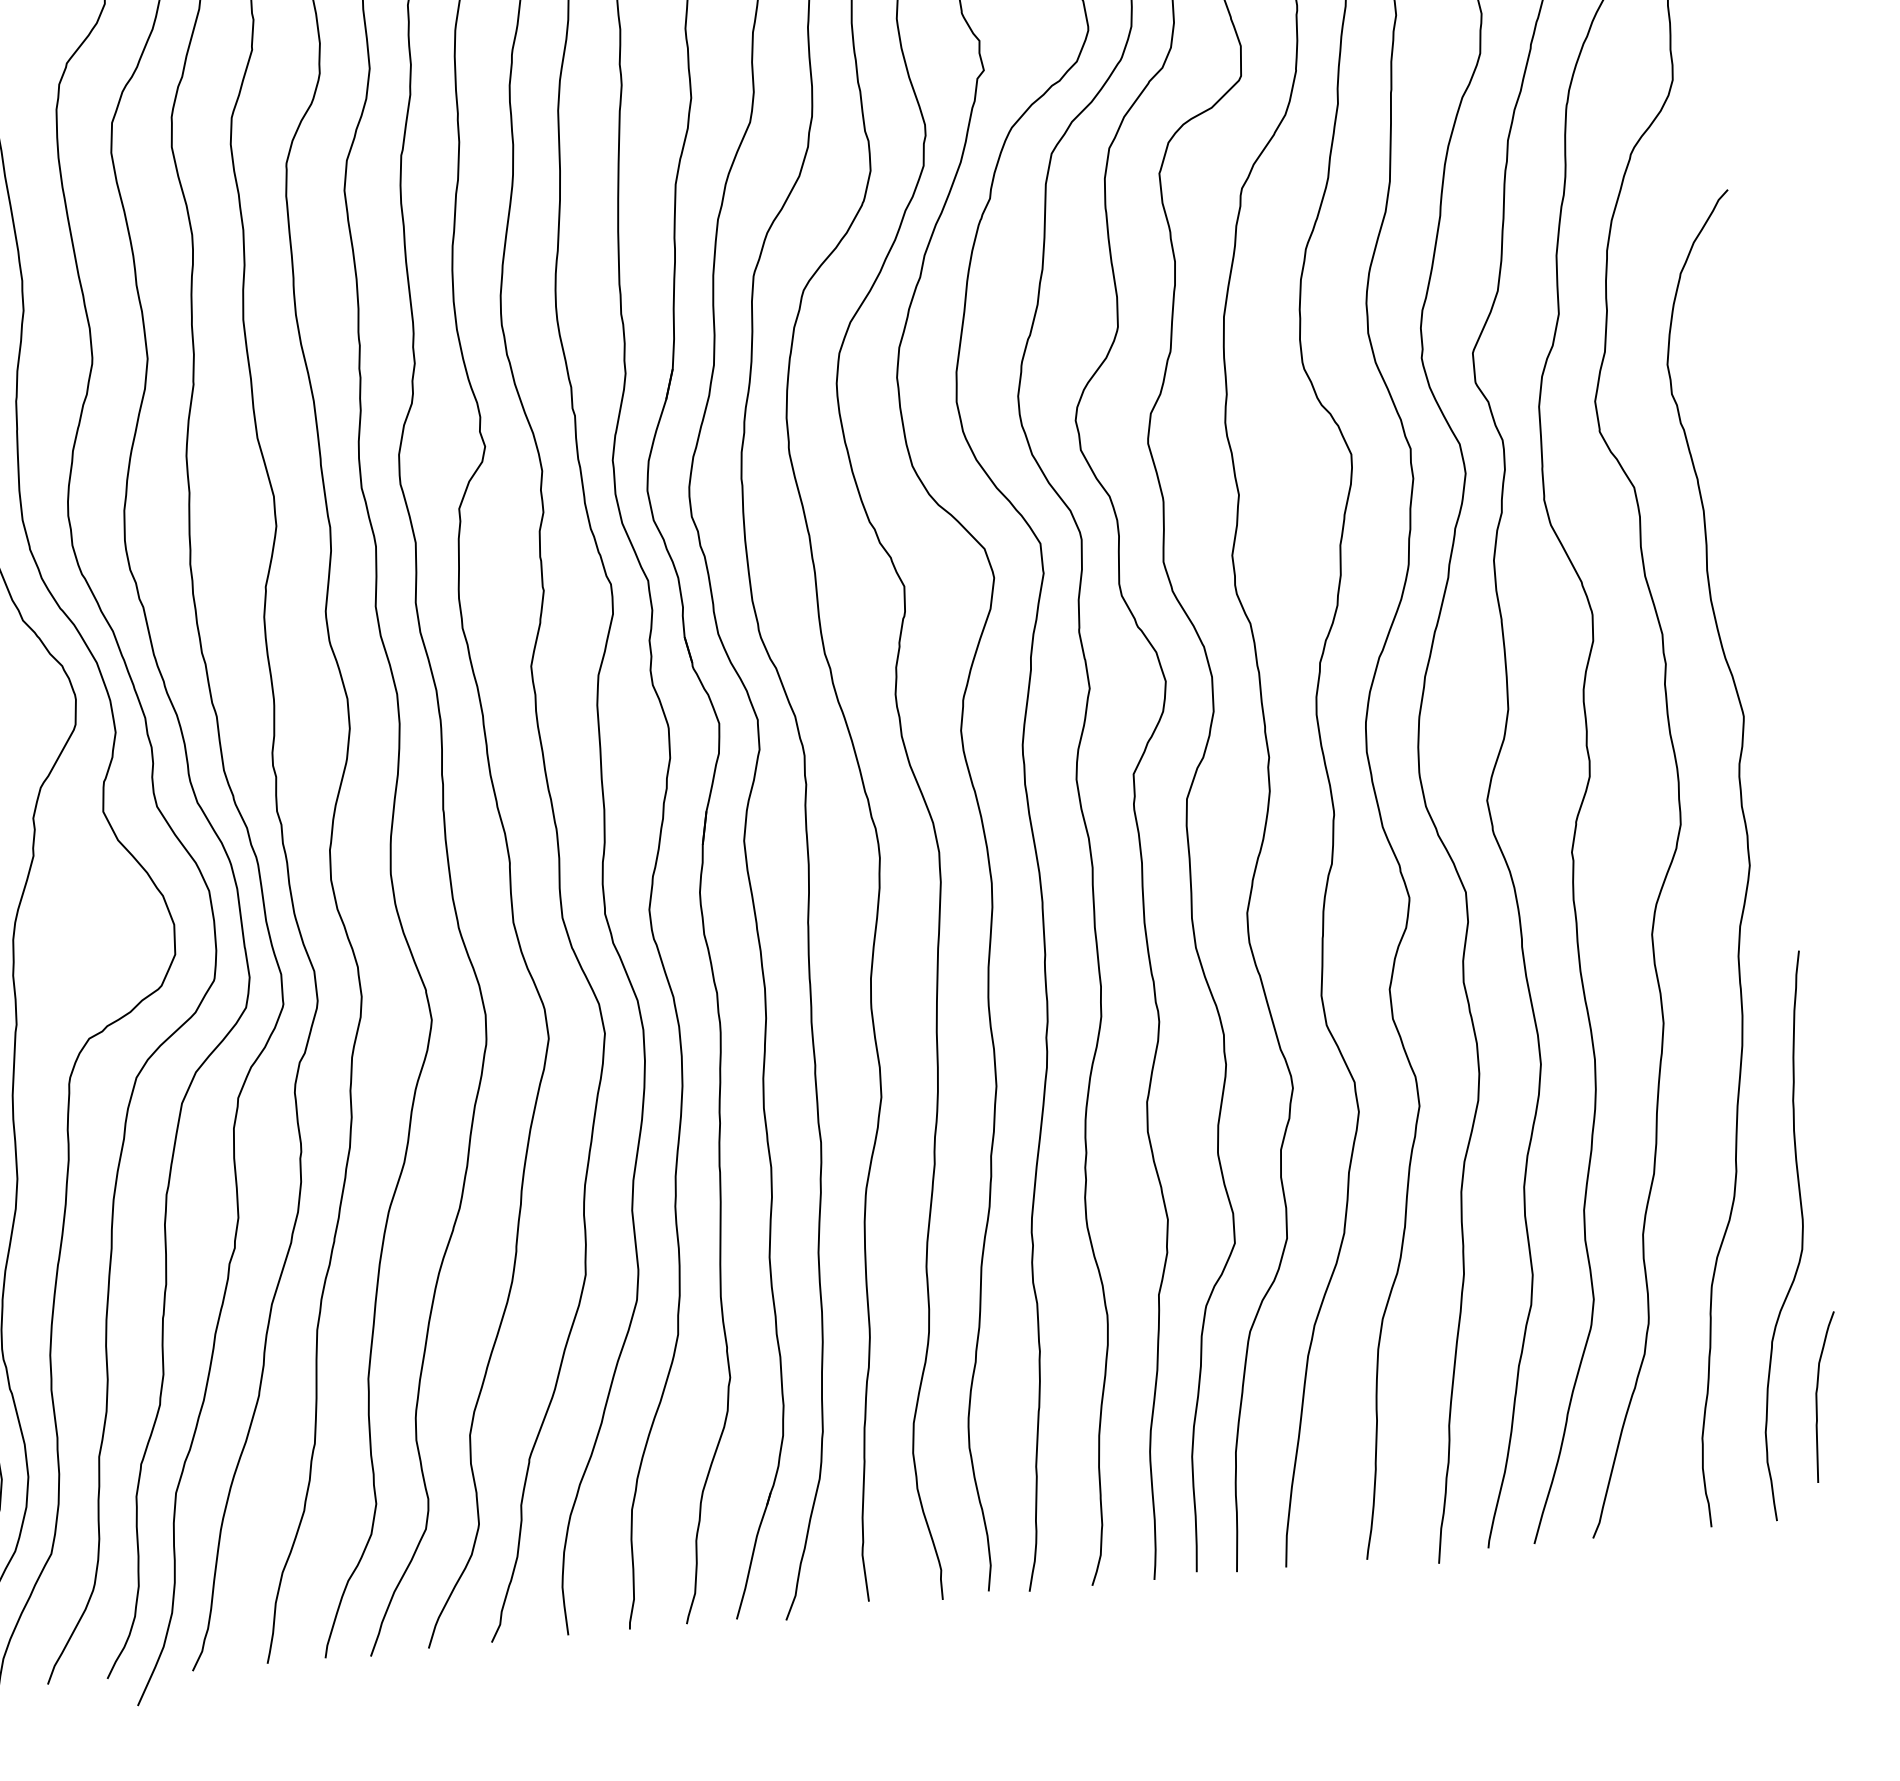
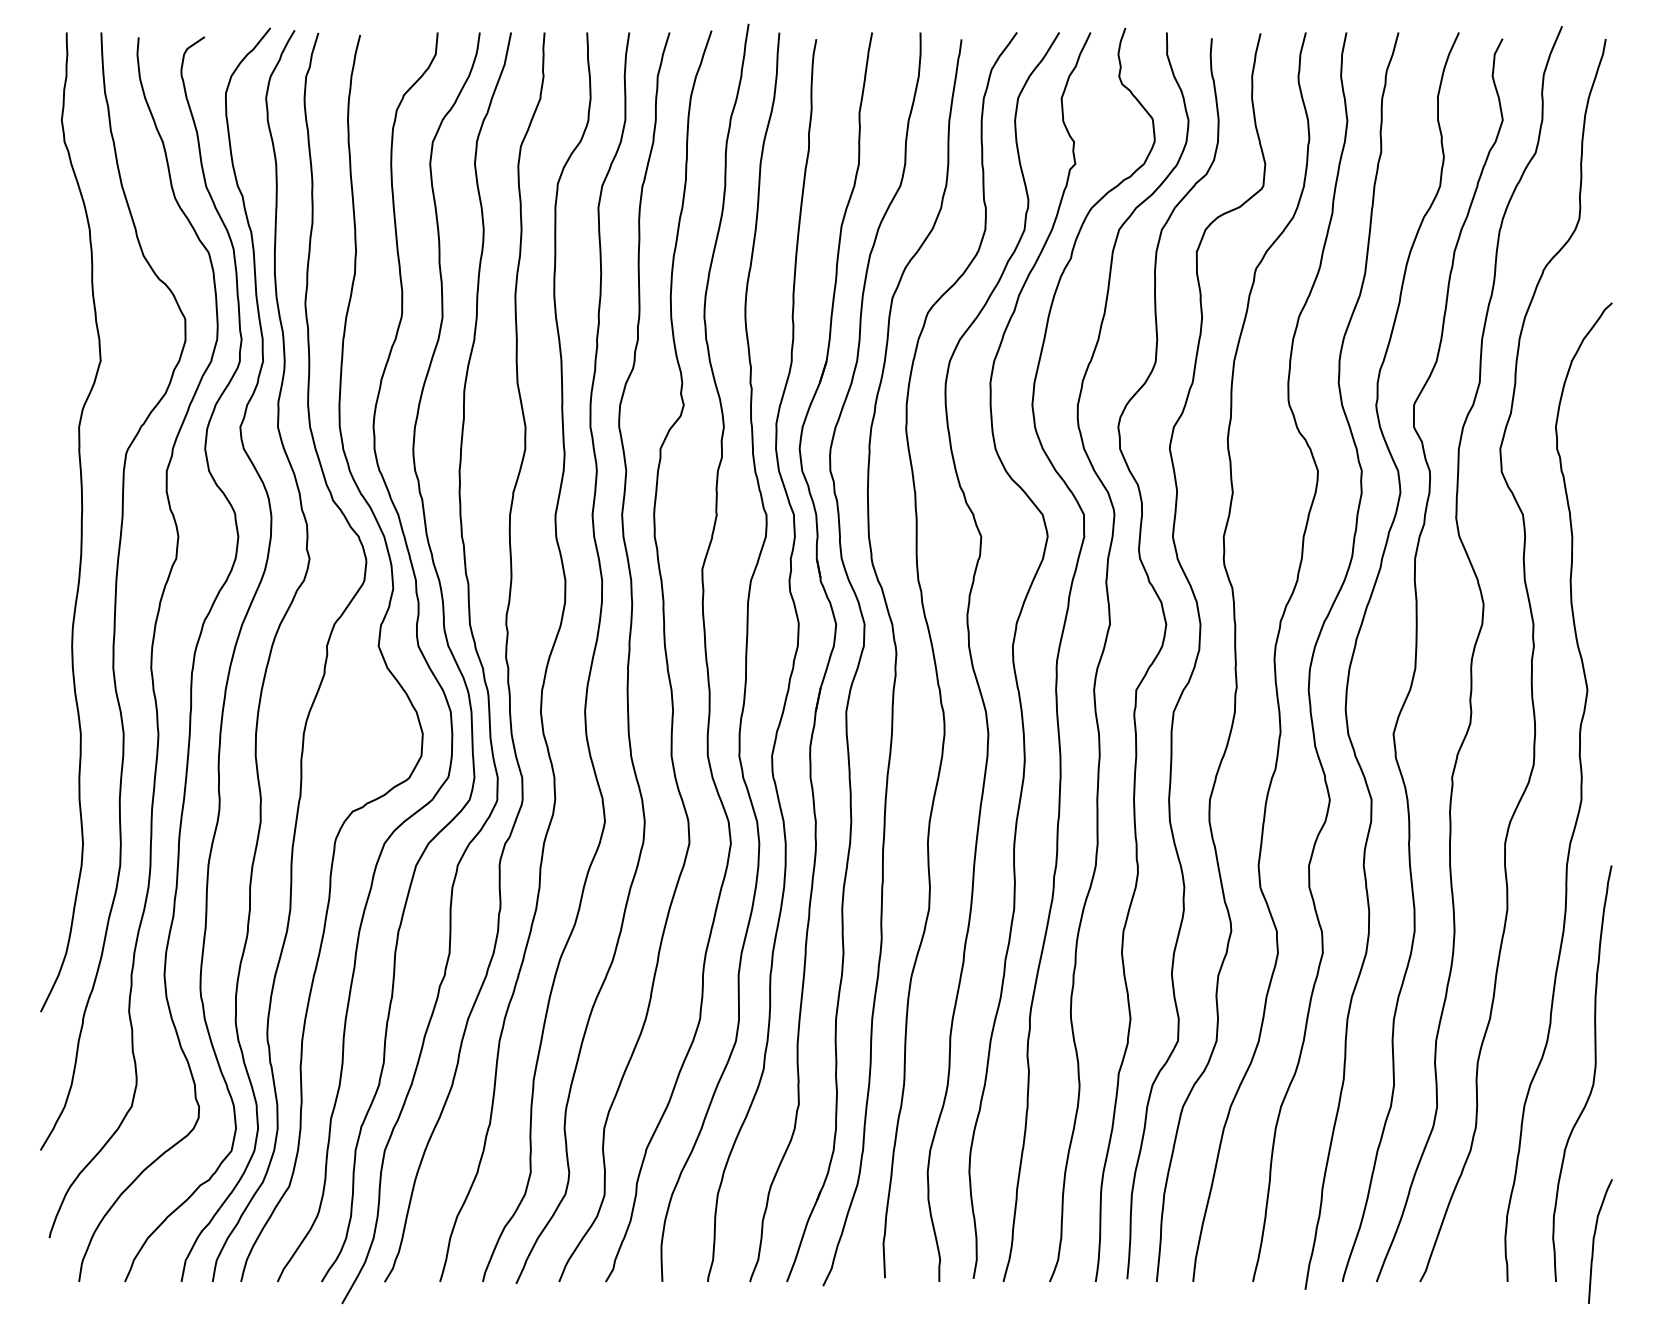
curve: (1817, 1397) -> (1594, 1241), moved

